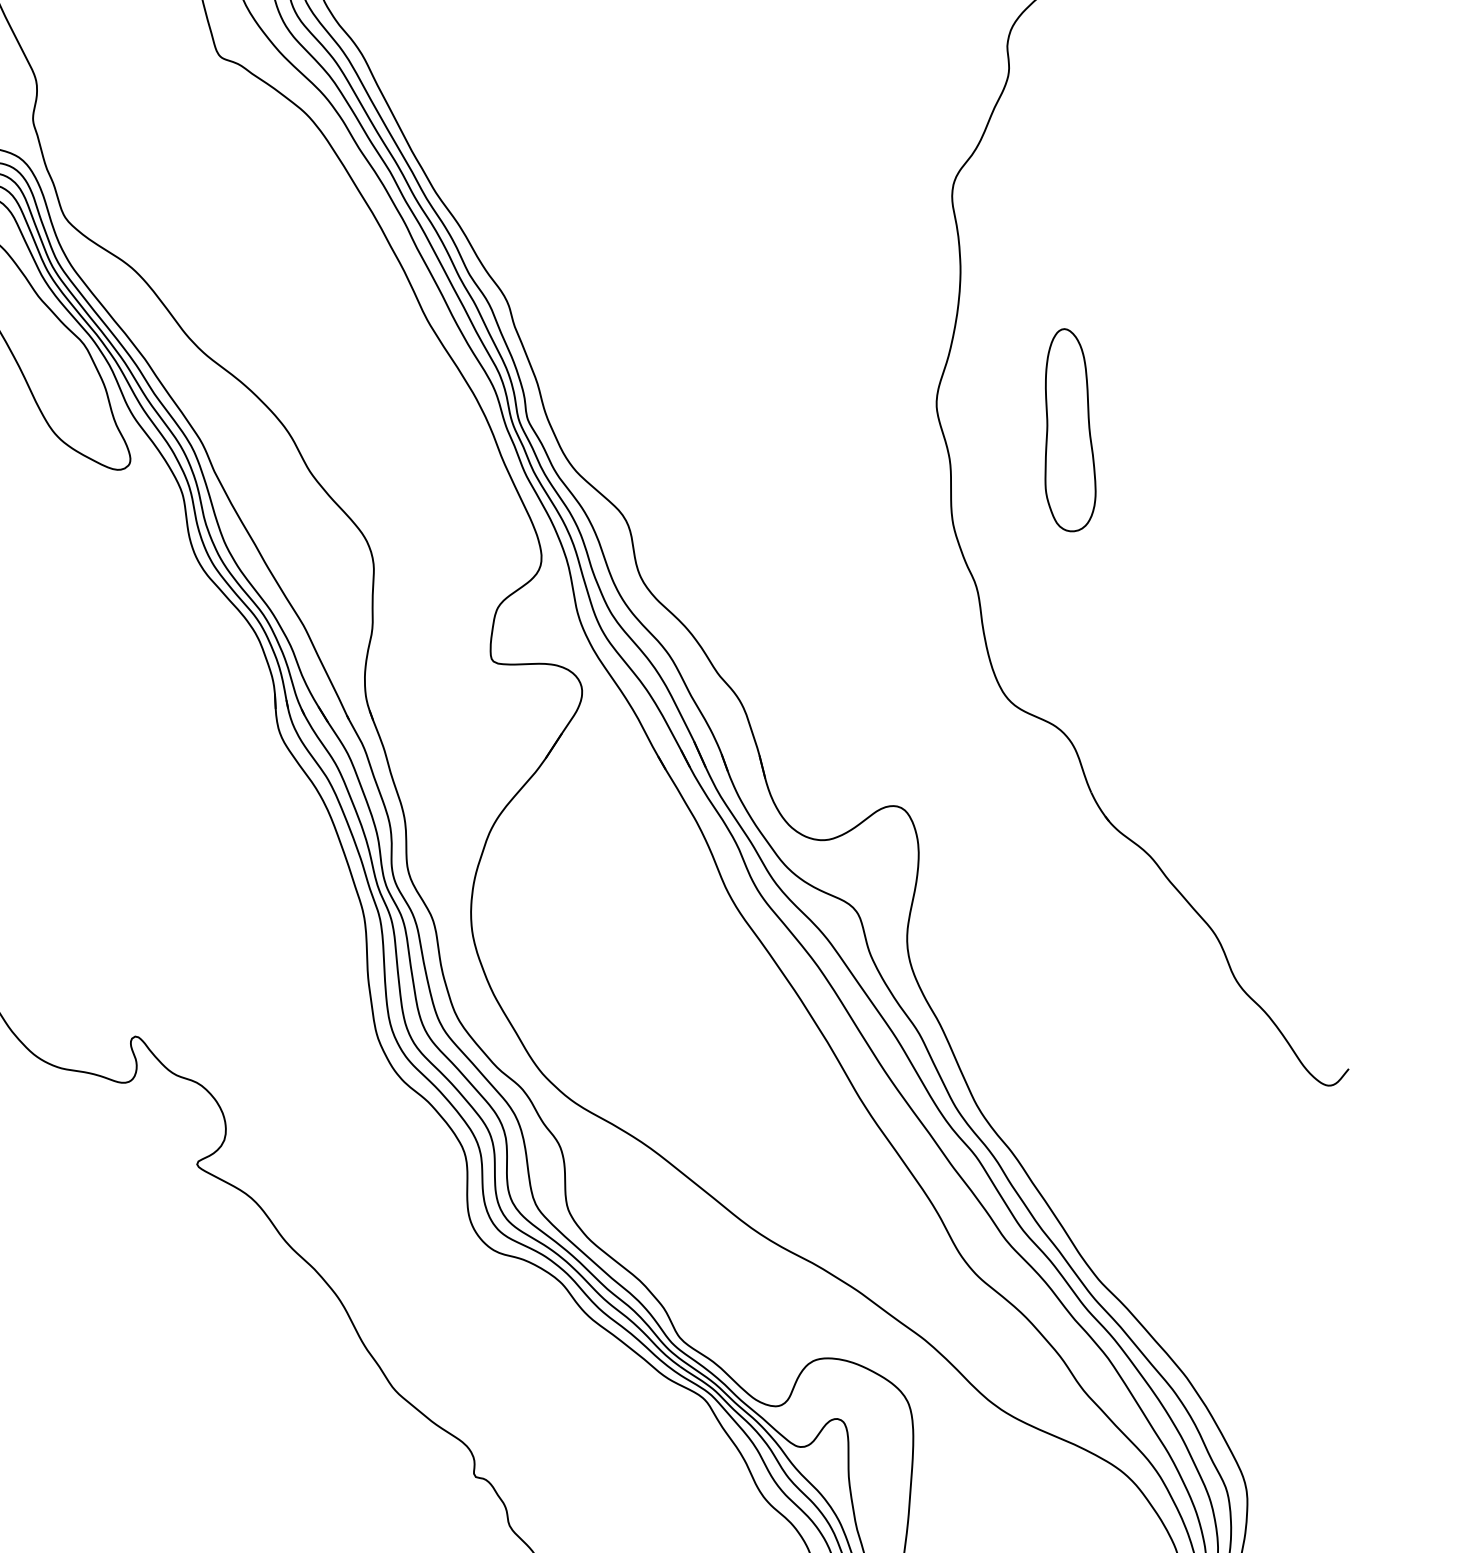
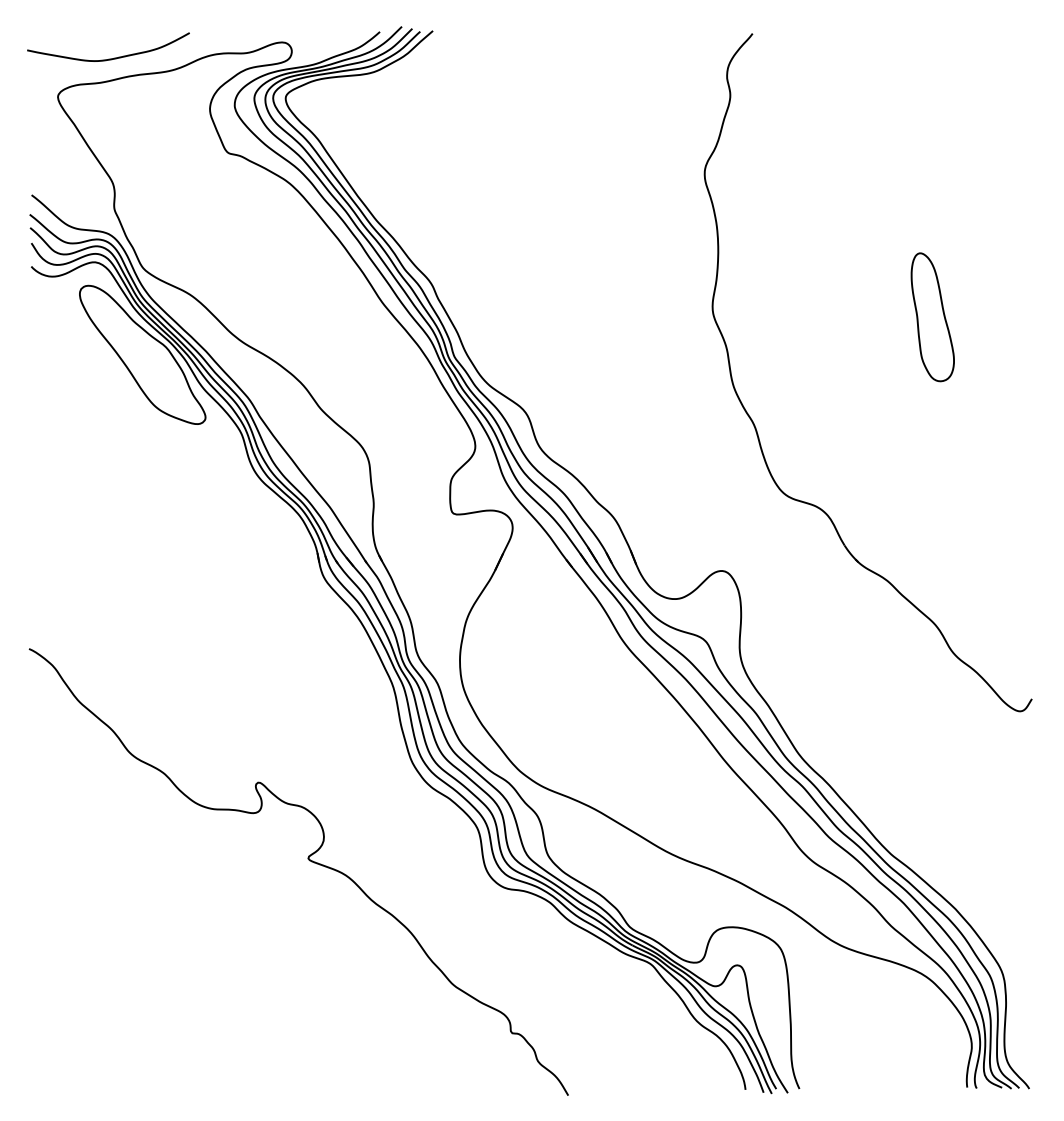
part: (1070, 430) -> (932, 317), moved

